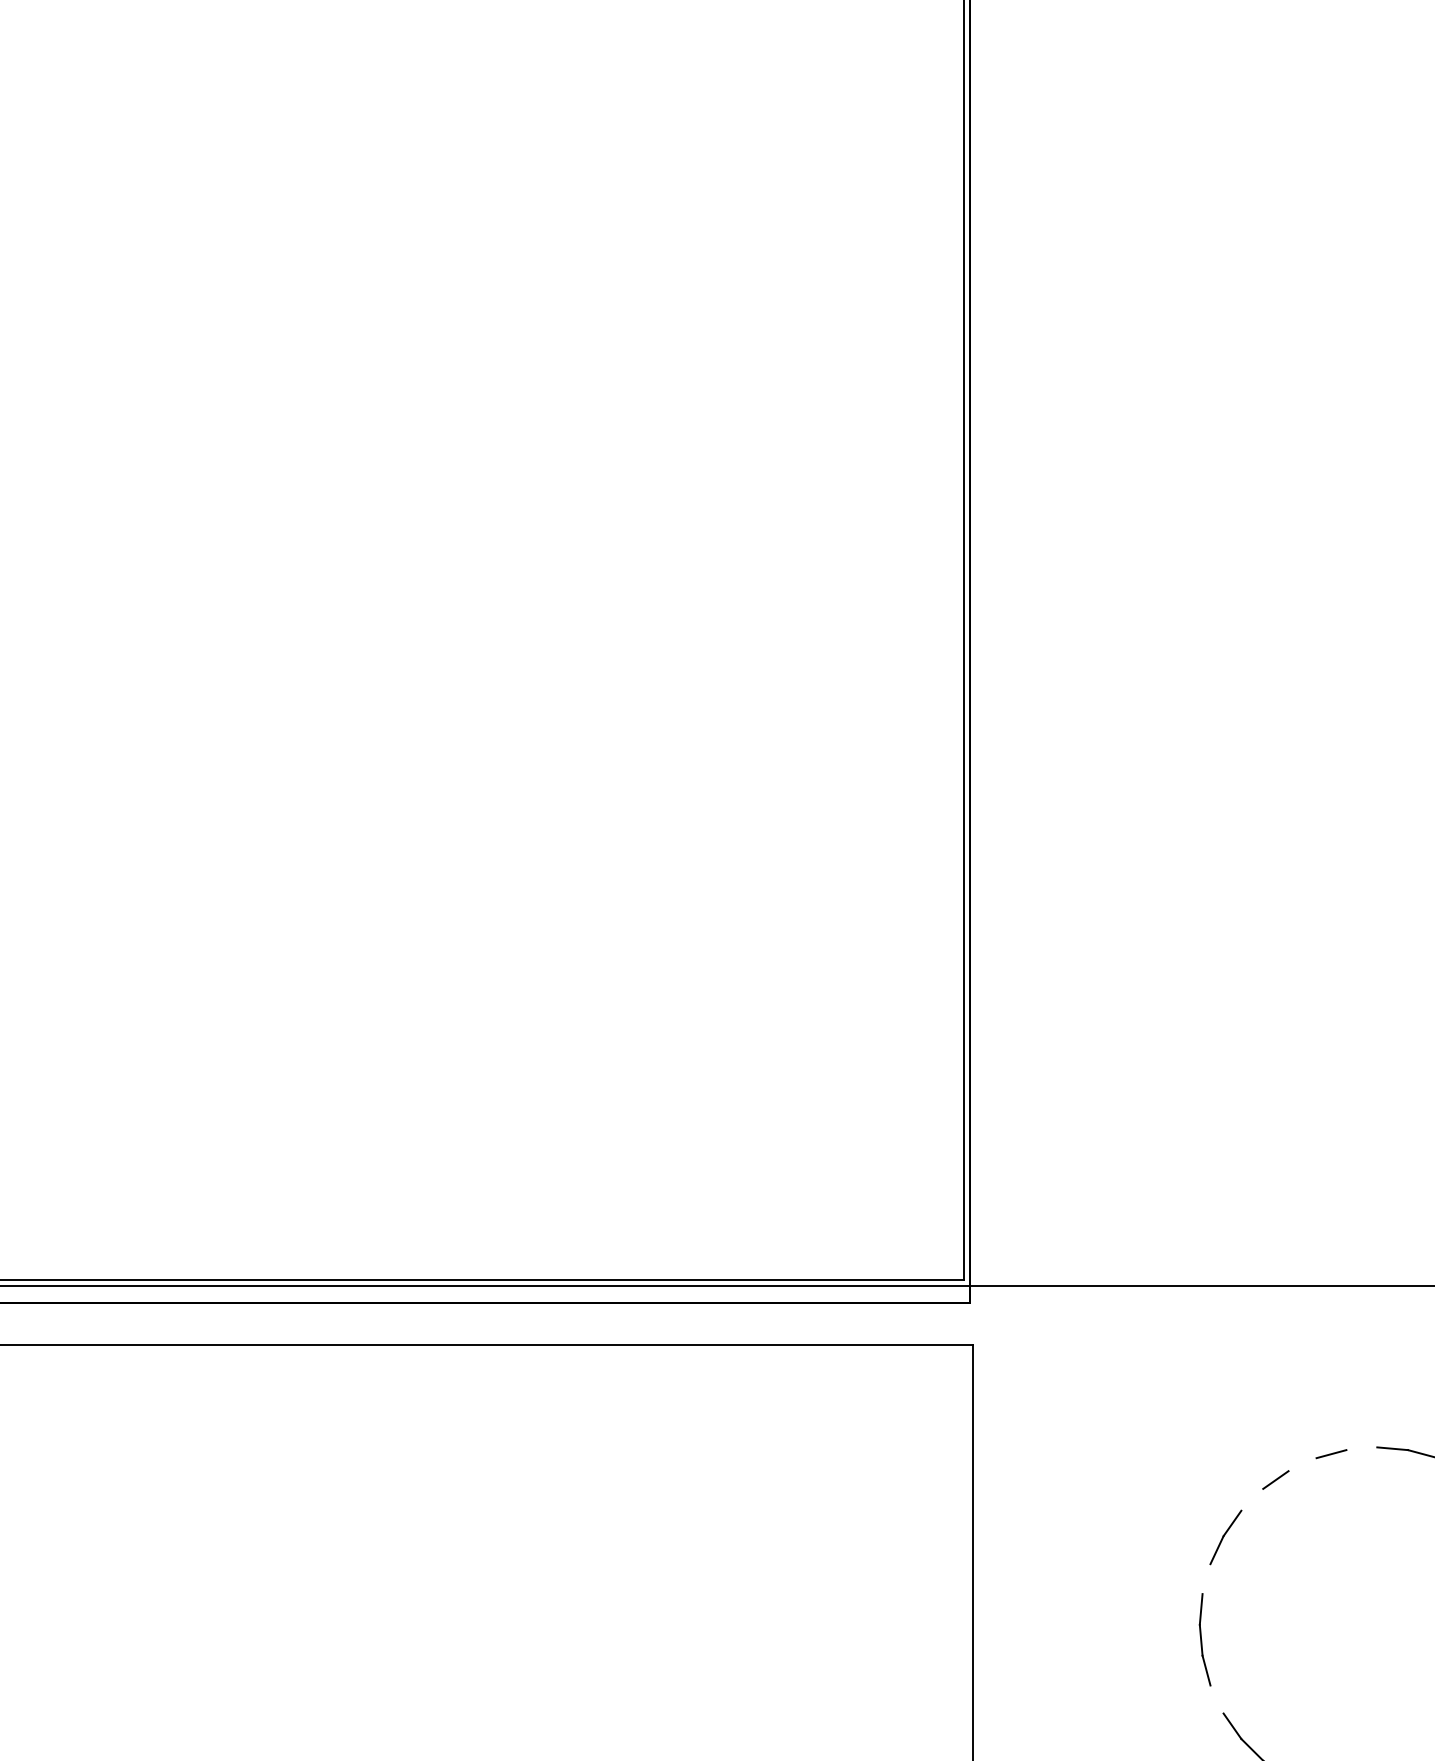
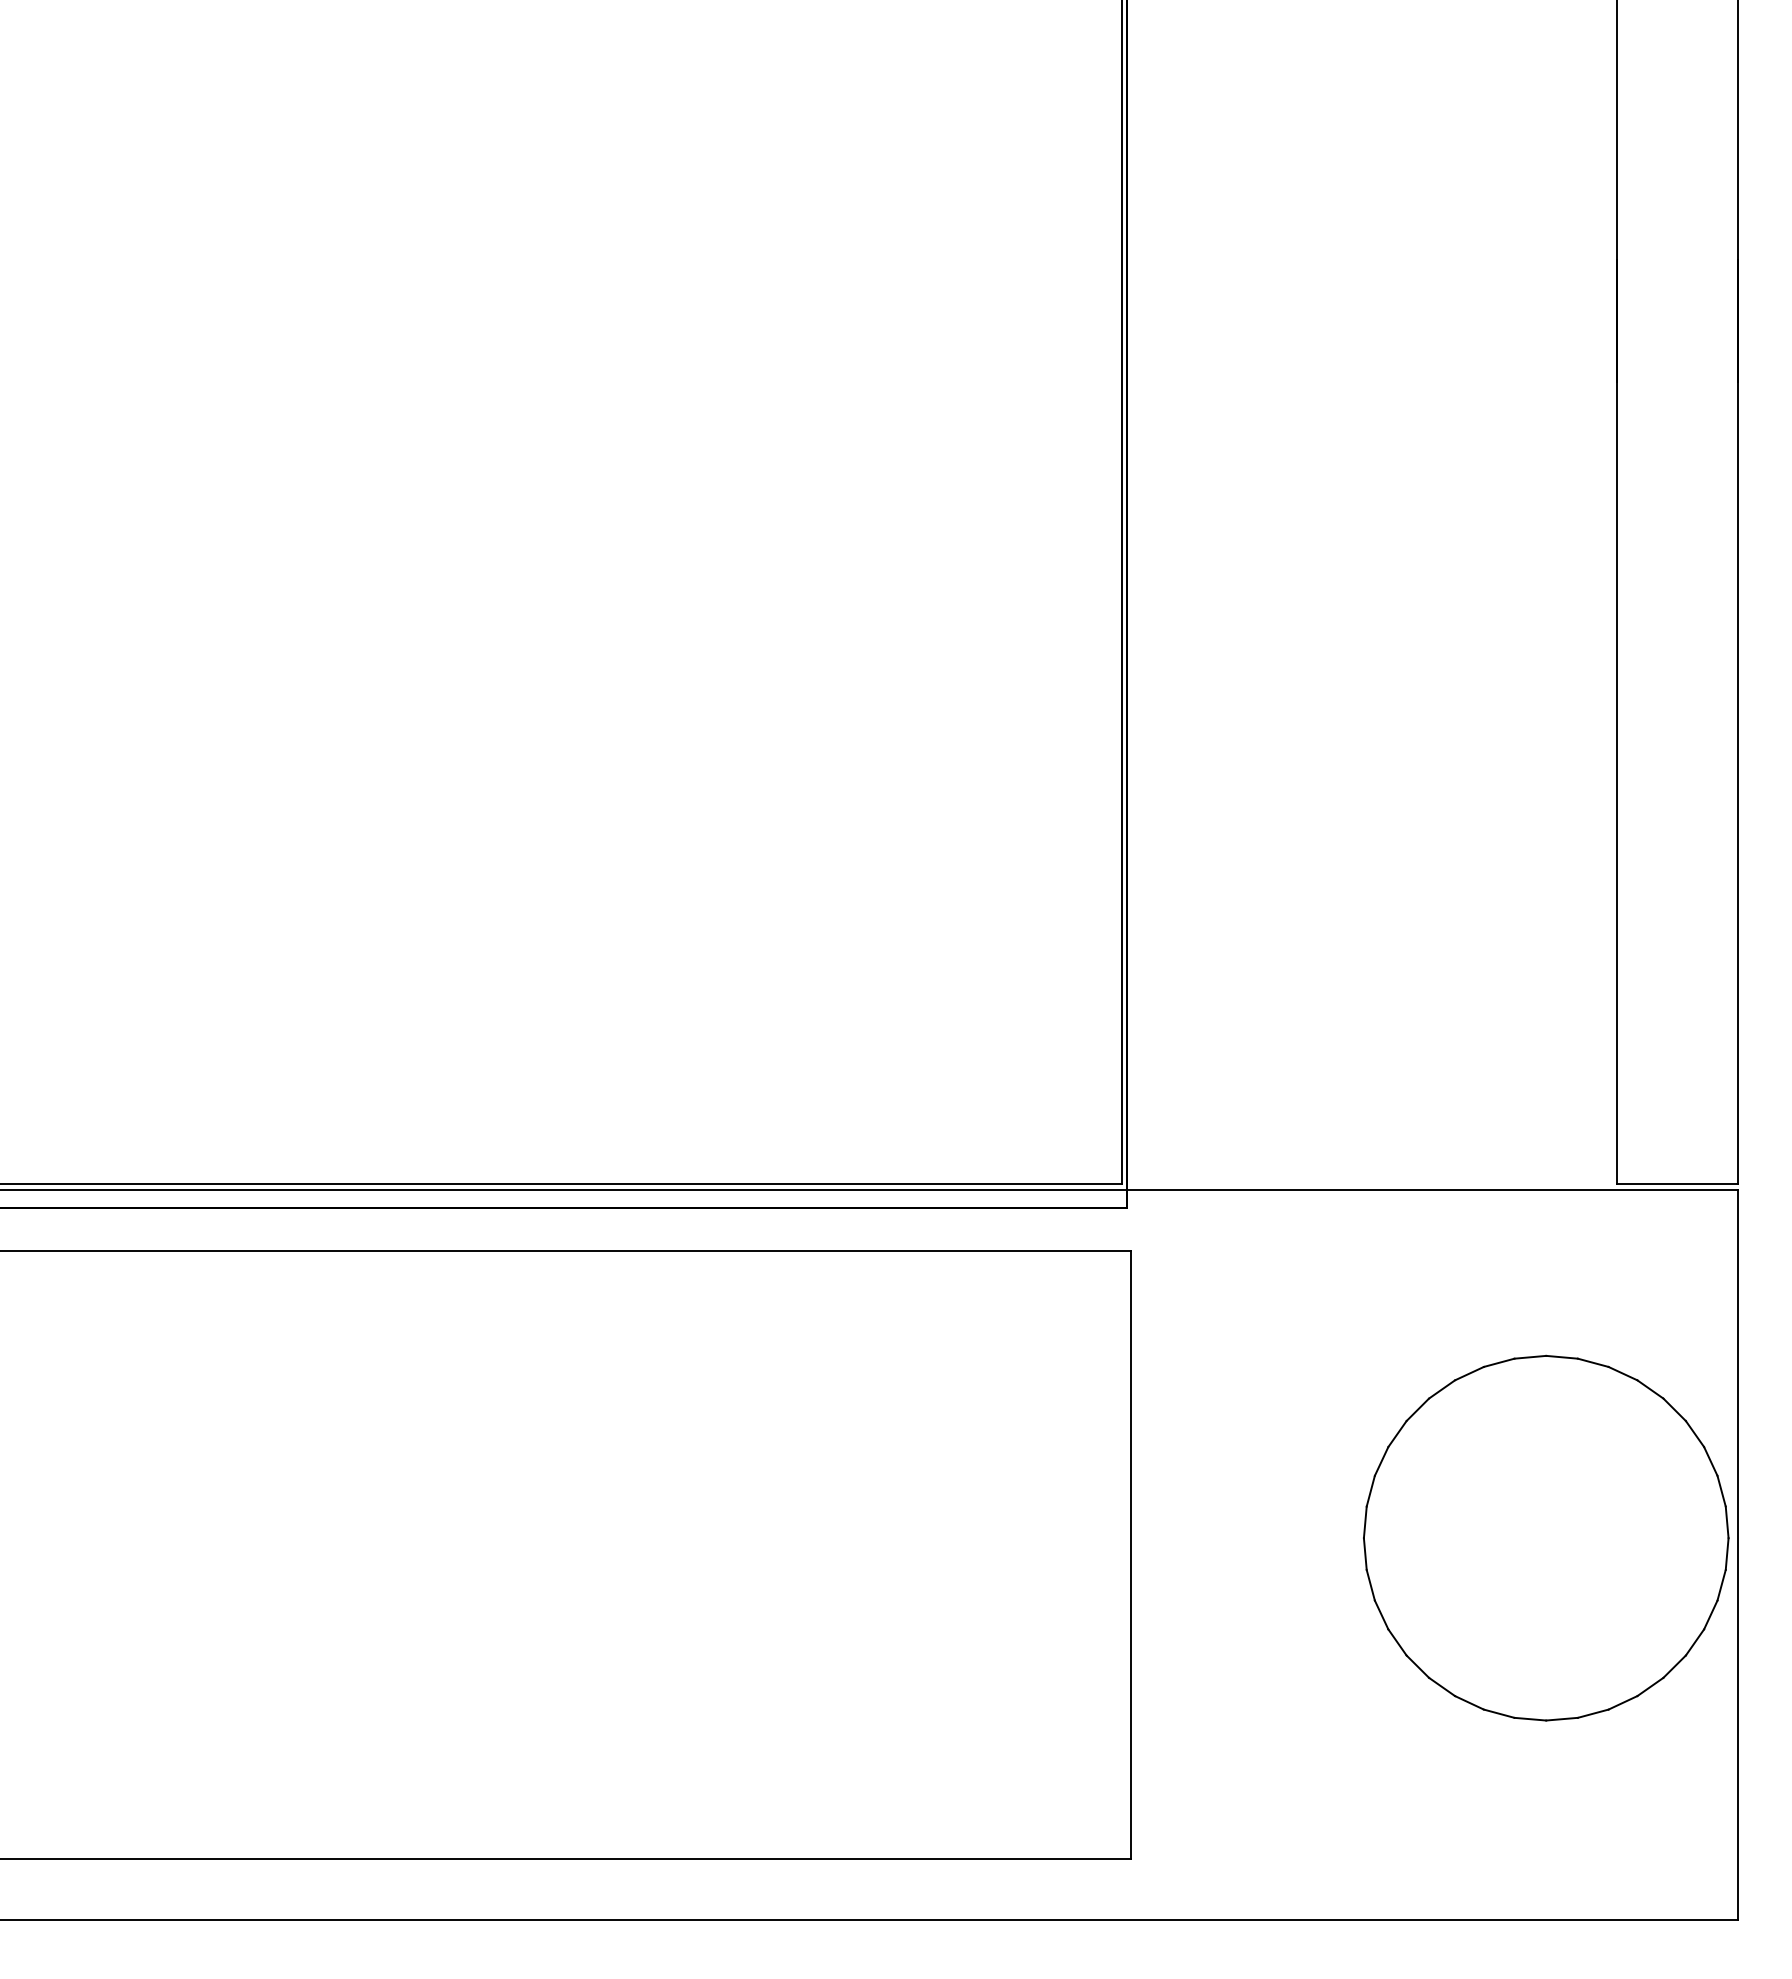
line: (1361, 1447) -> (1530, 1356), added
line: (1302, 1464) -> (1469, 1373), added
line: (1251, 1499) -> (1417, 1409), added
line: (1206, 1578) -> (1370, 1490), added
line: (1216, 1699) -> (1381, 1614), added

